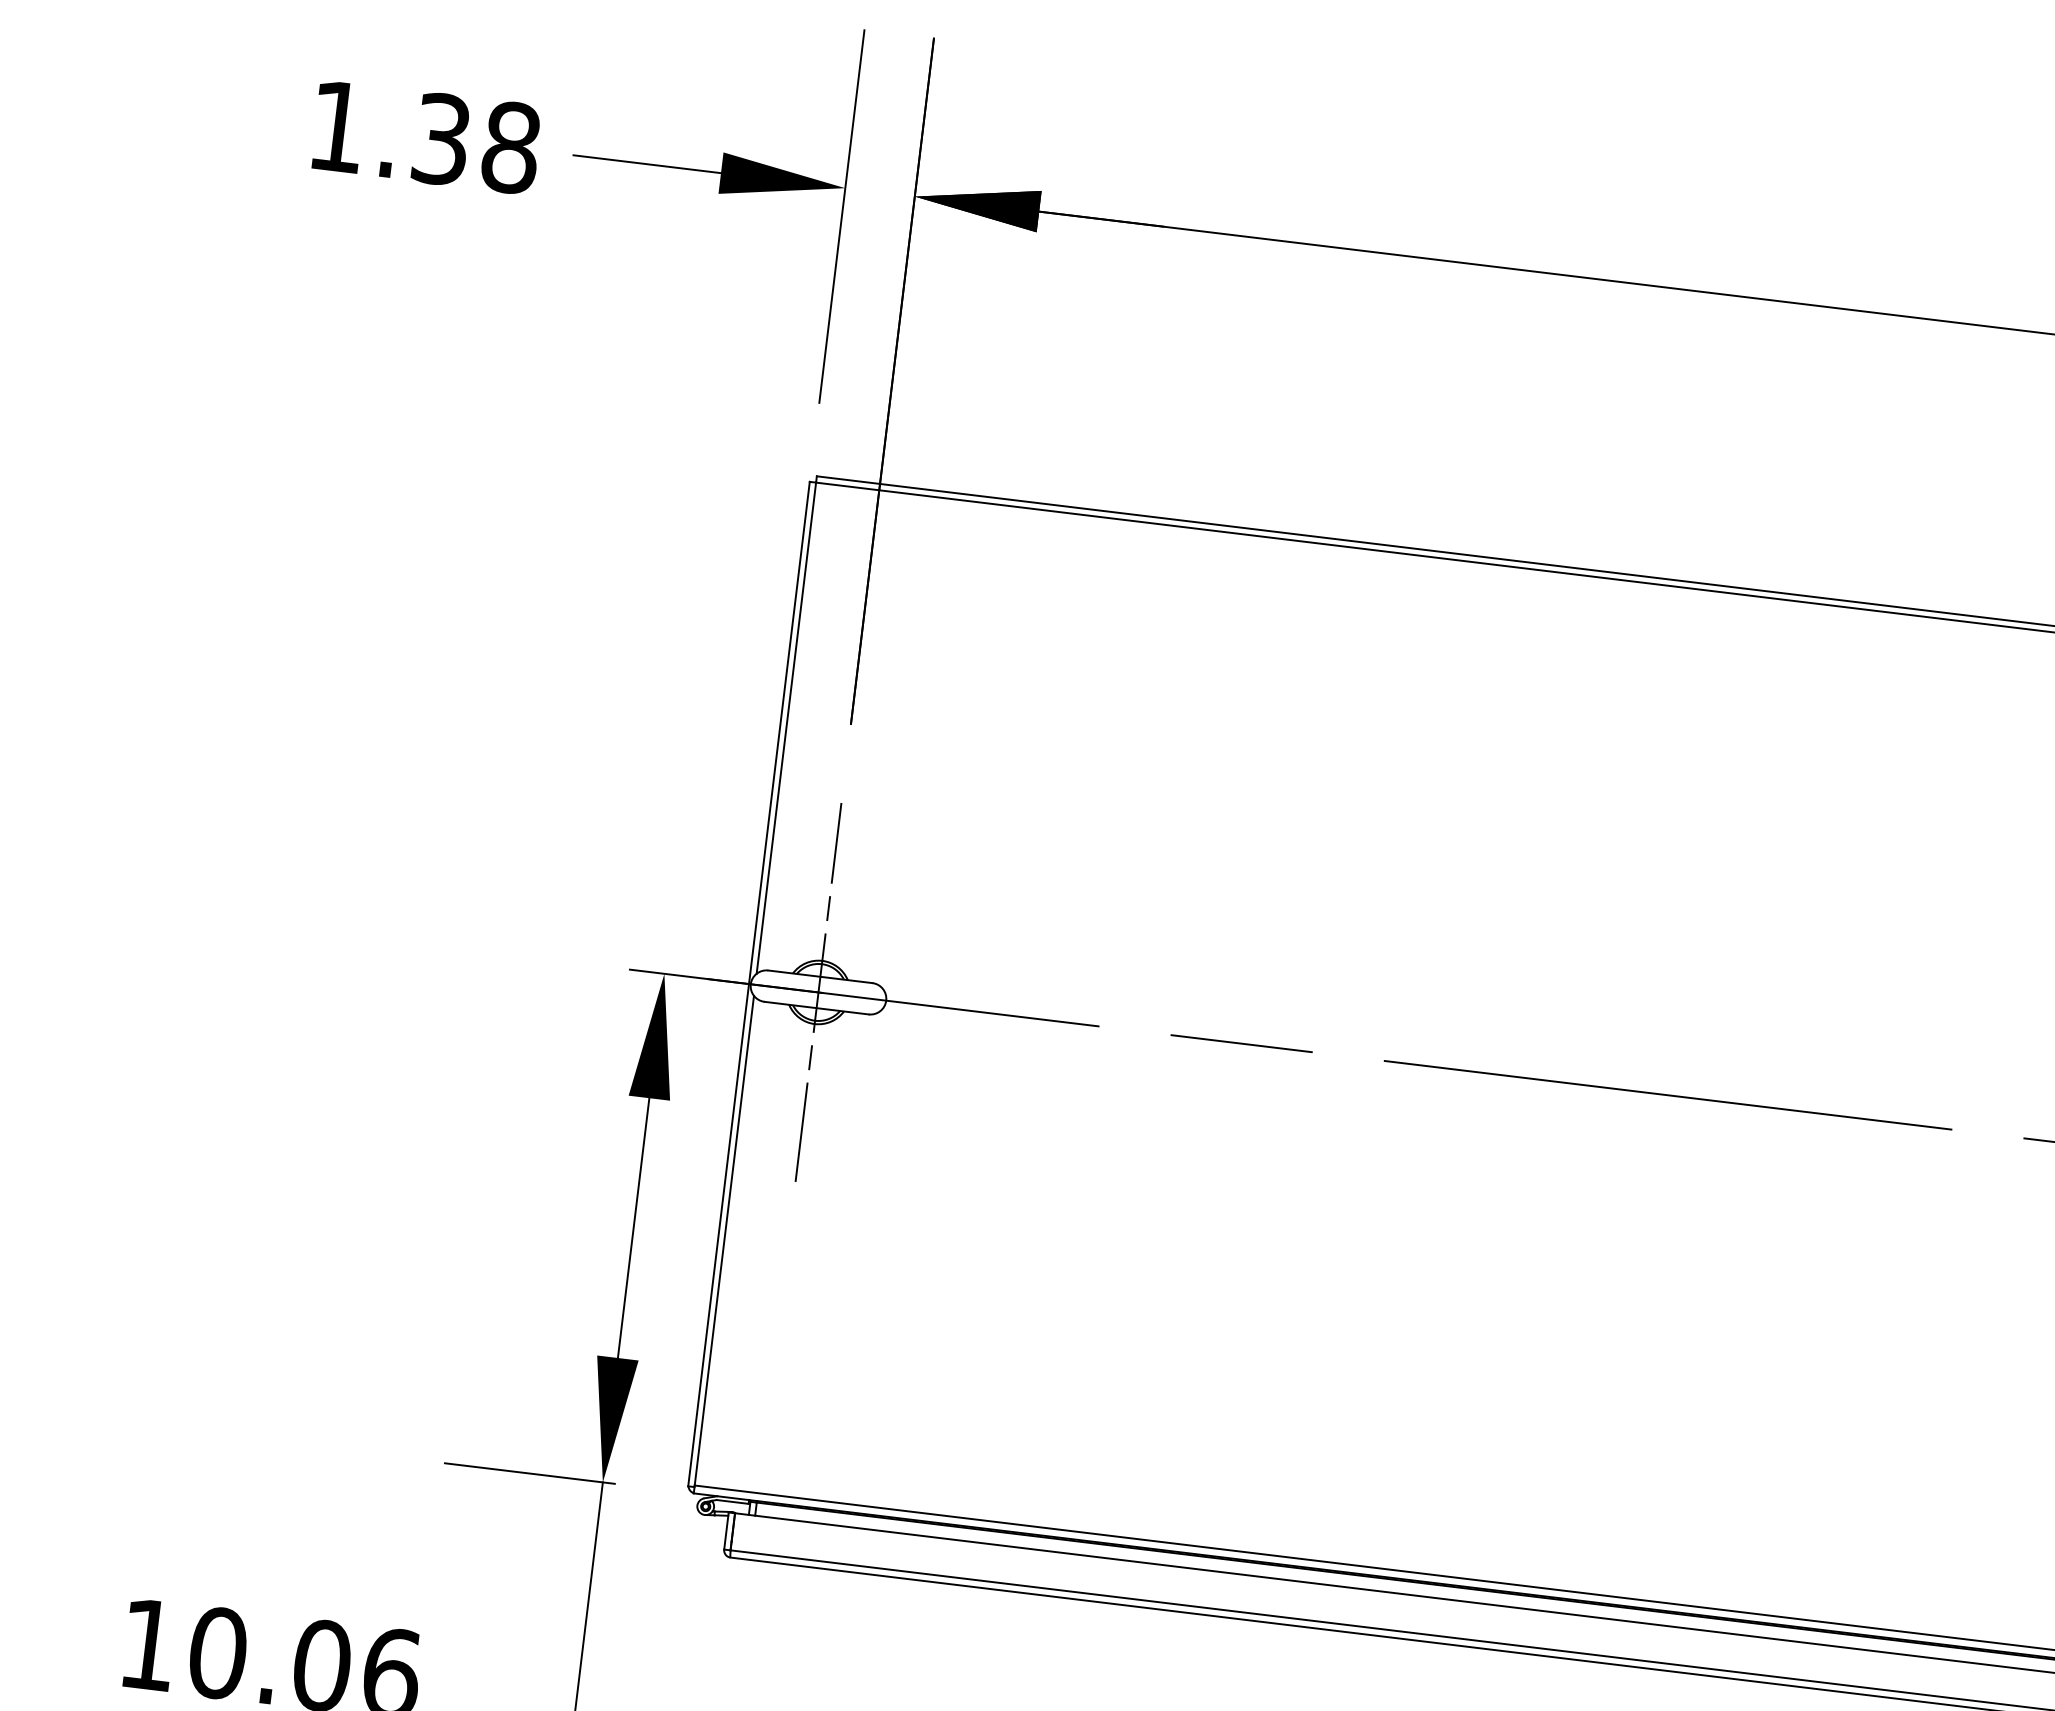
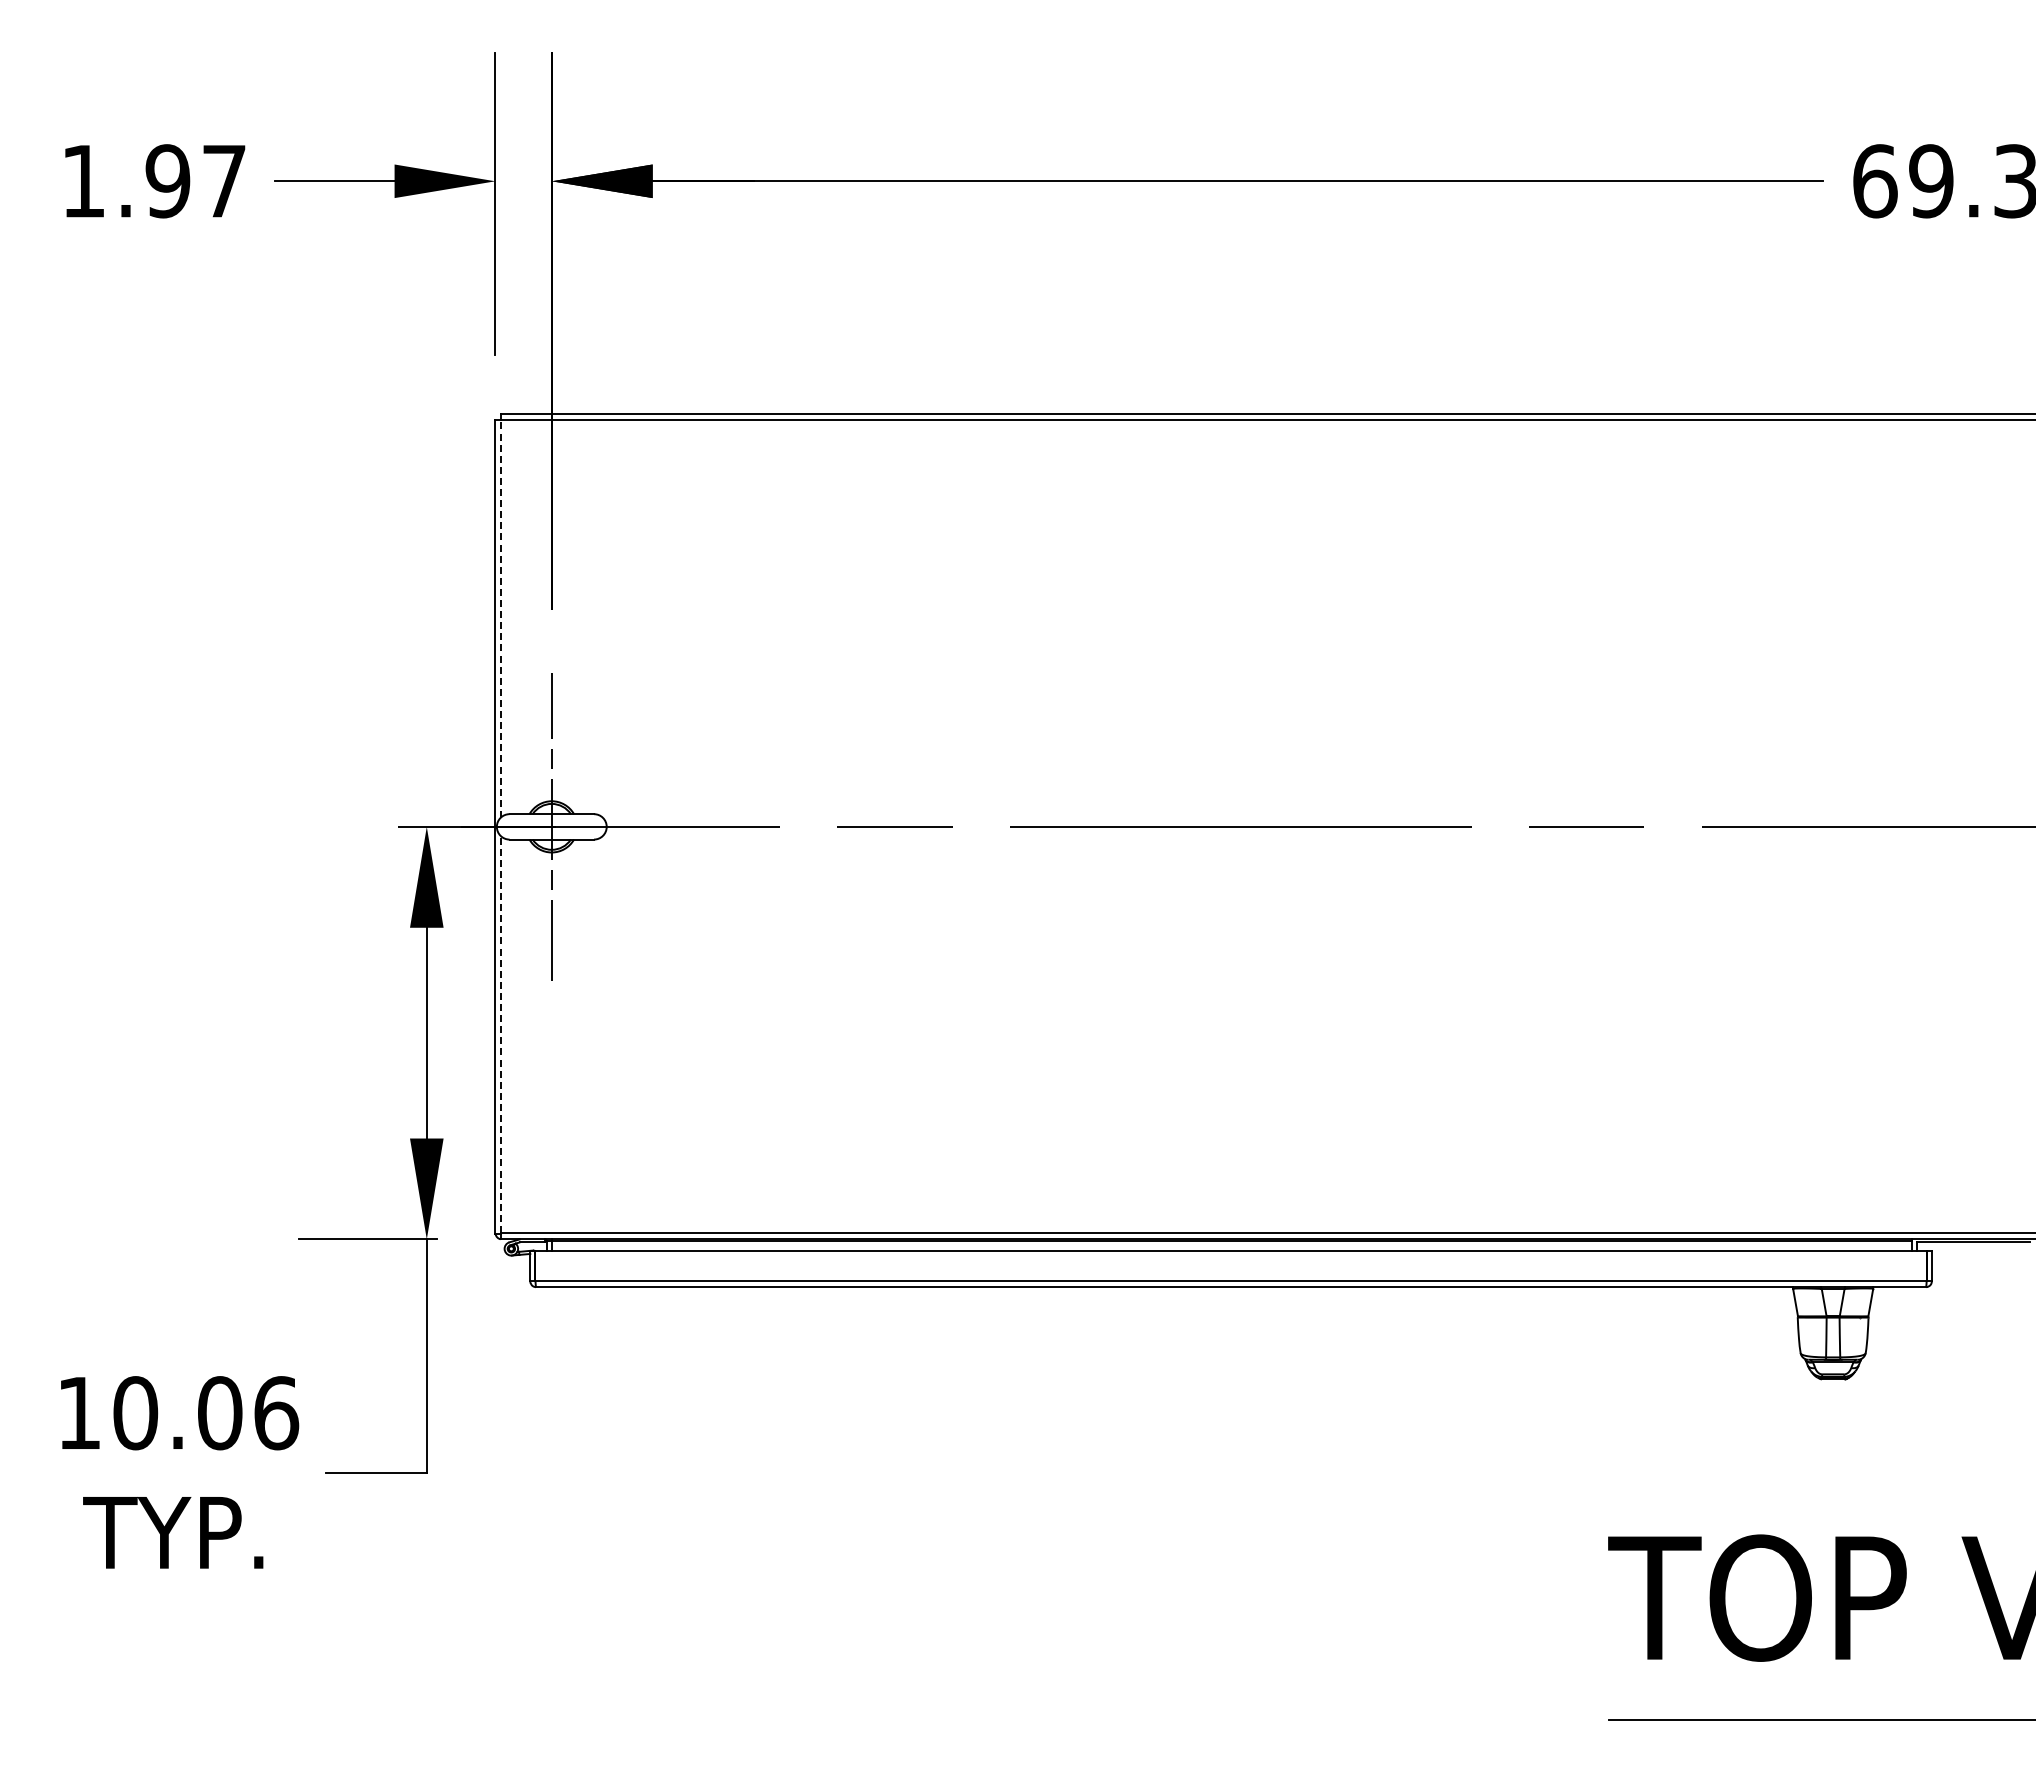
text: (475, 143) -> (195, 181), 1.38 -> 1.97
line: (786, 727) -> (500, 618), solid -> dashed
line: (724, 1240) -> (500, 1034), solid -> dashed

